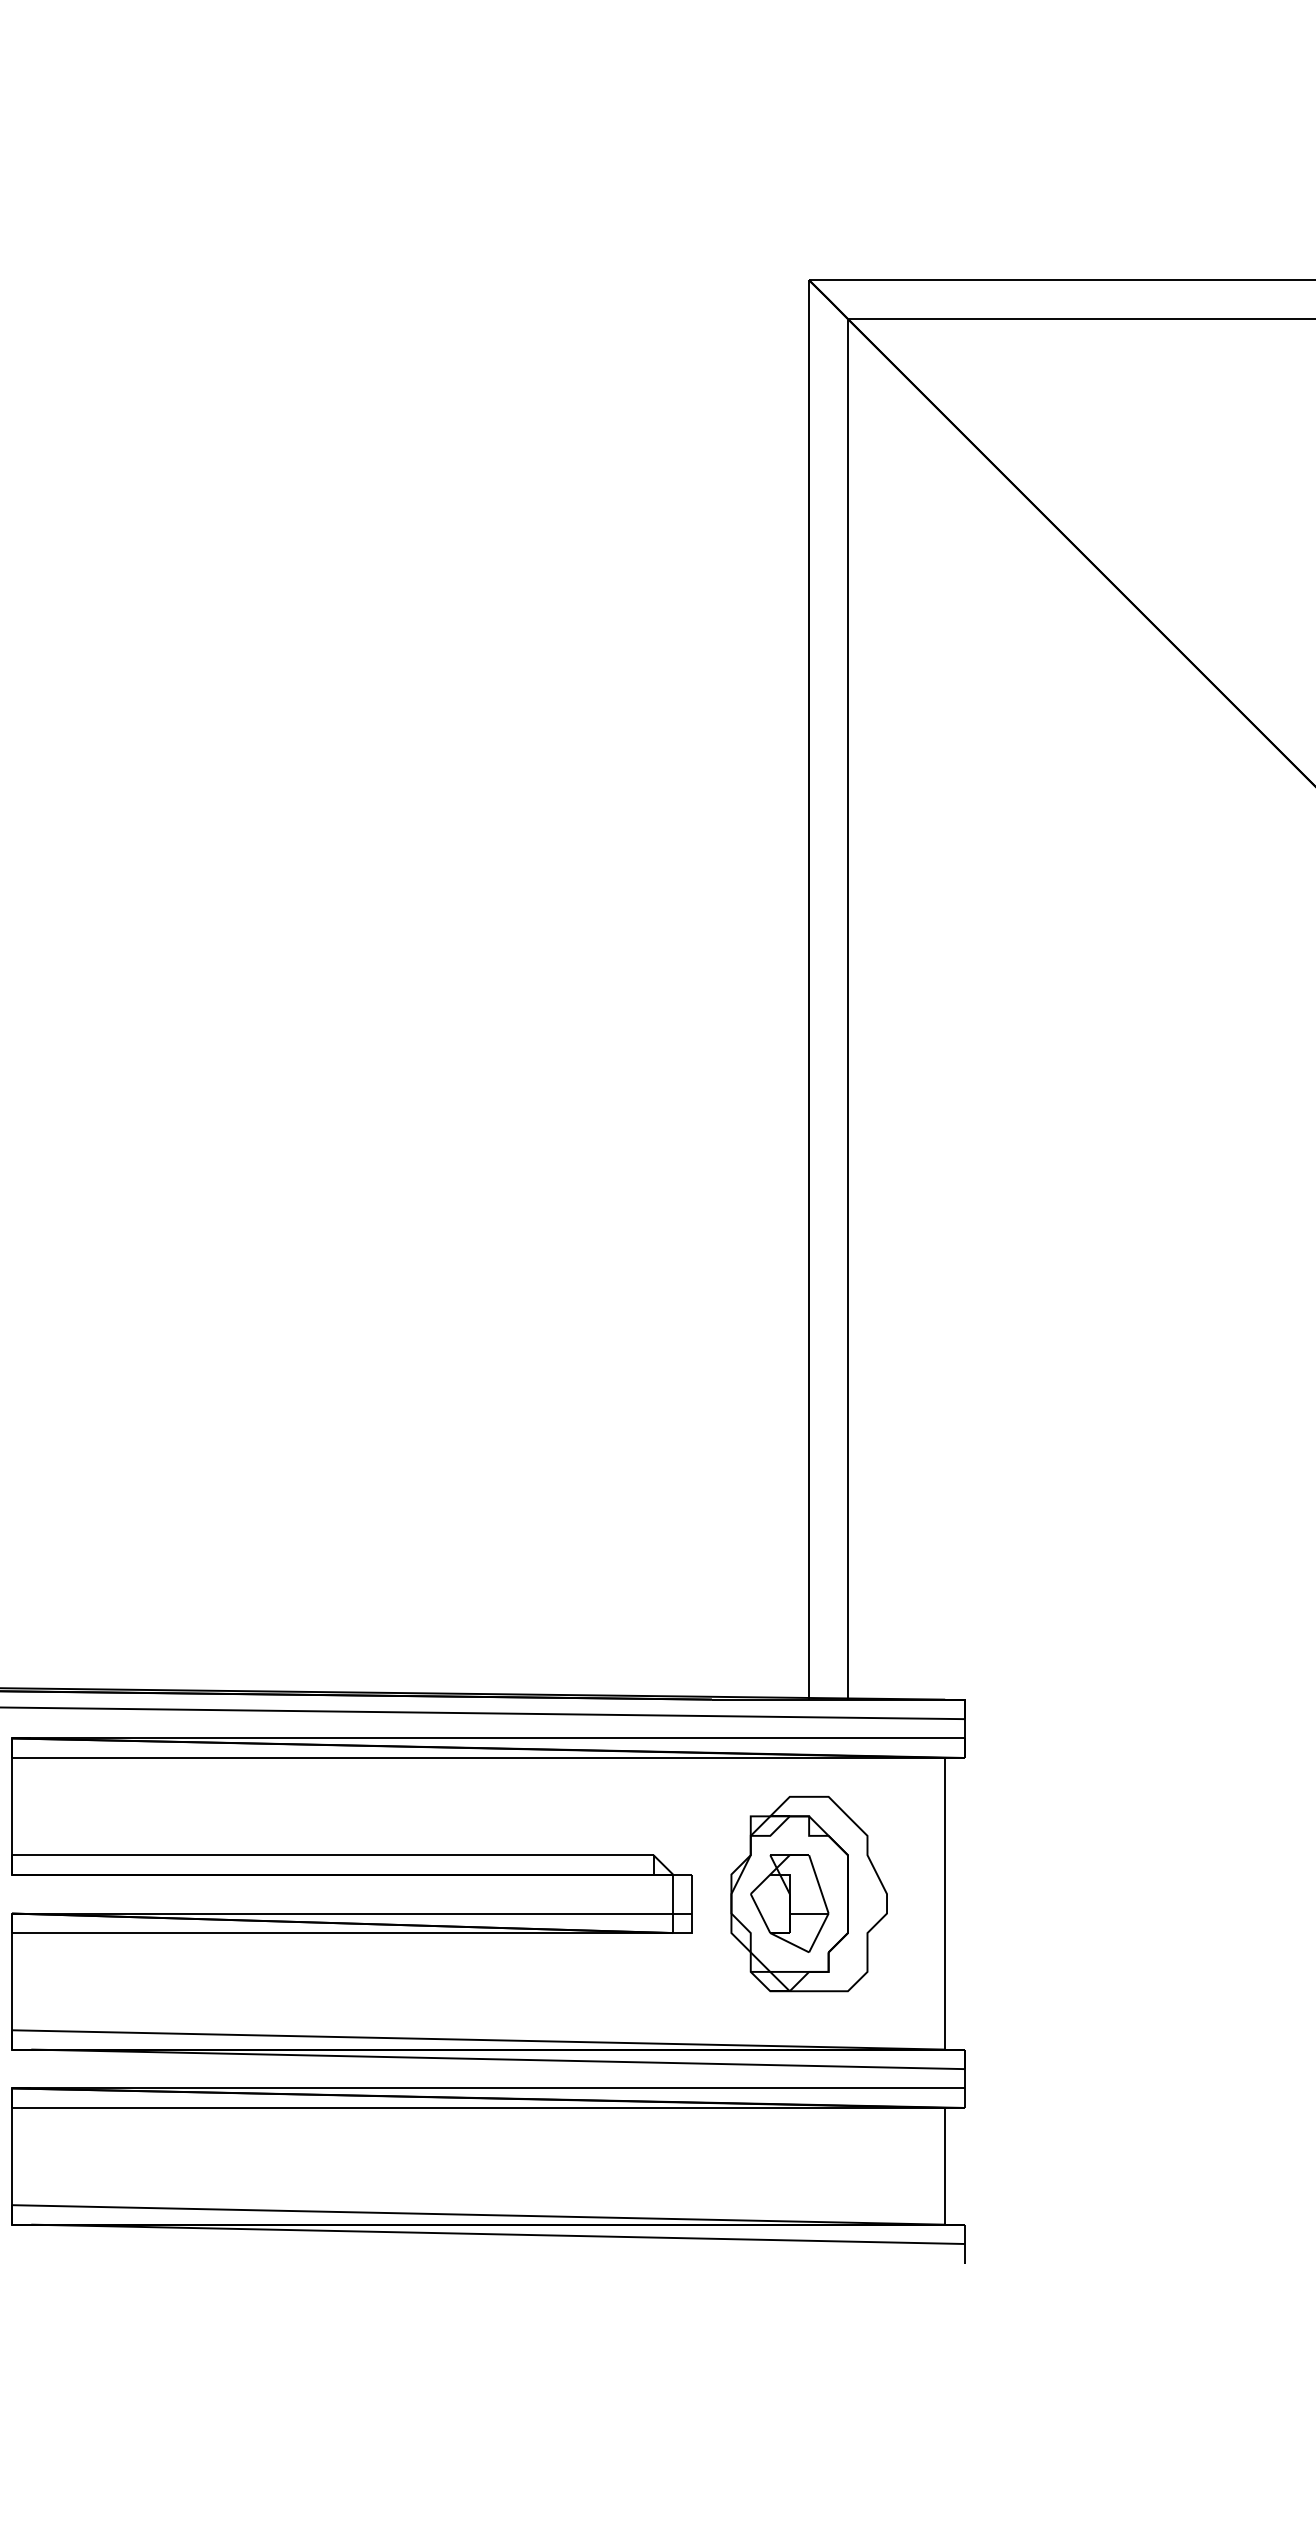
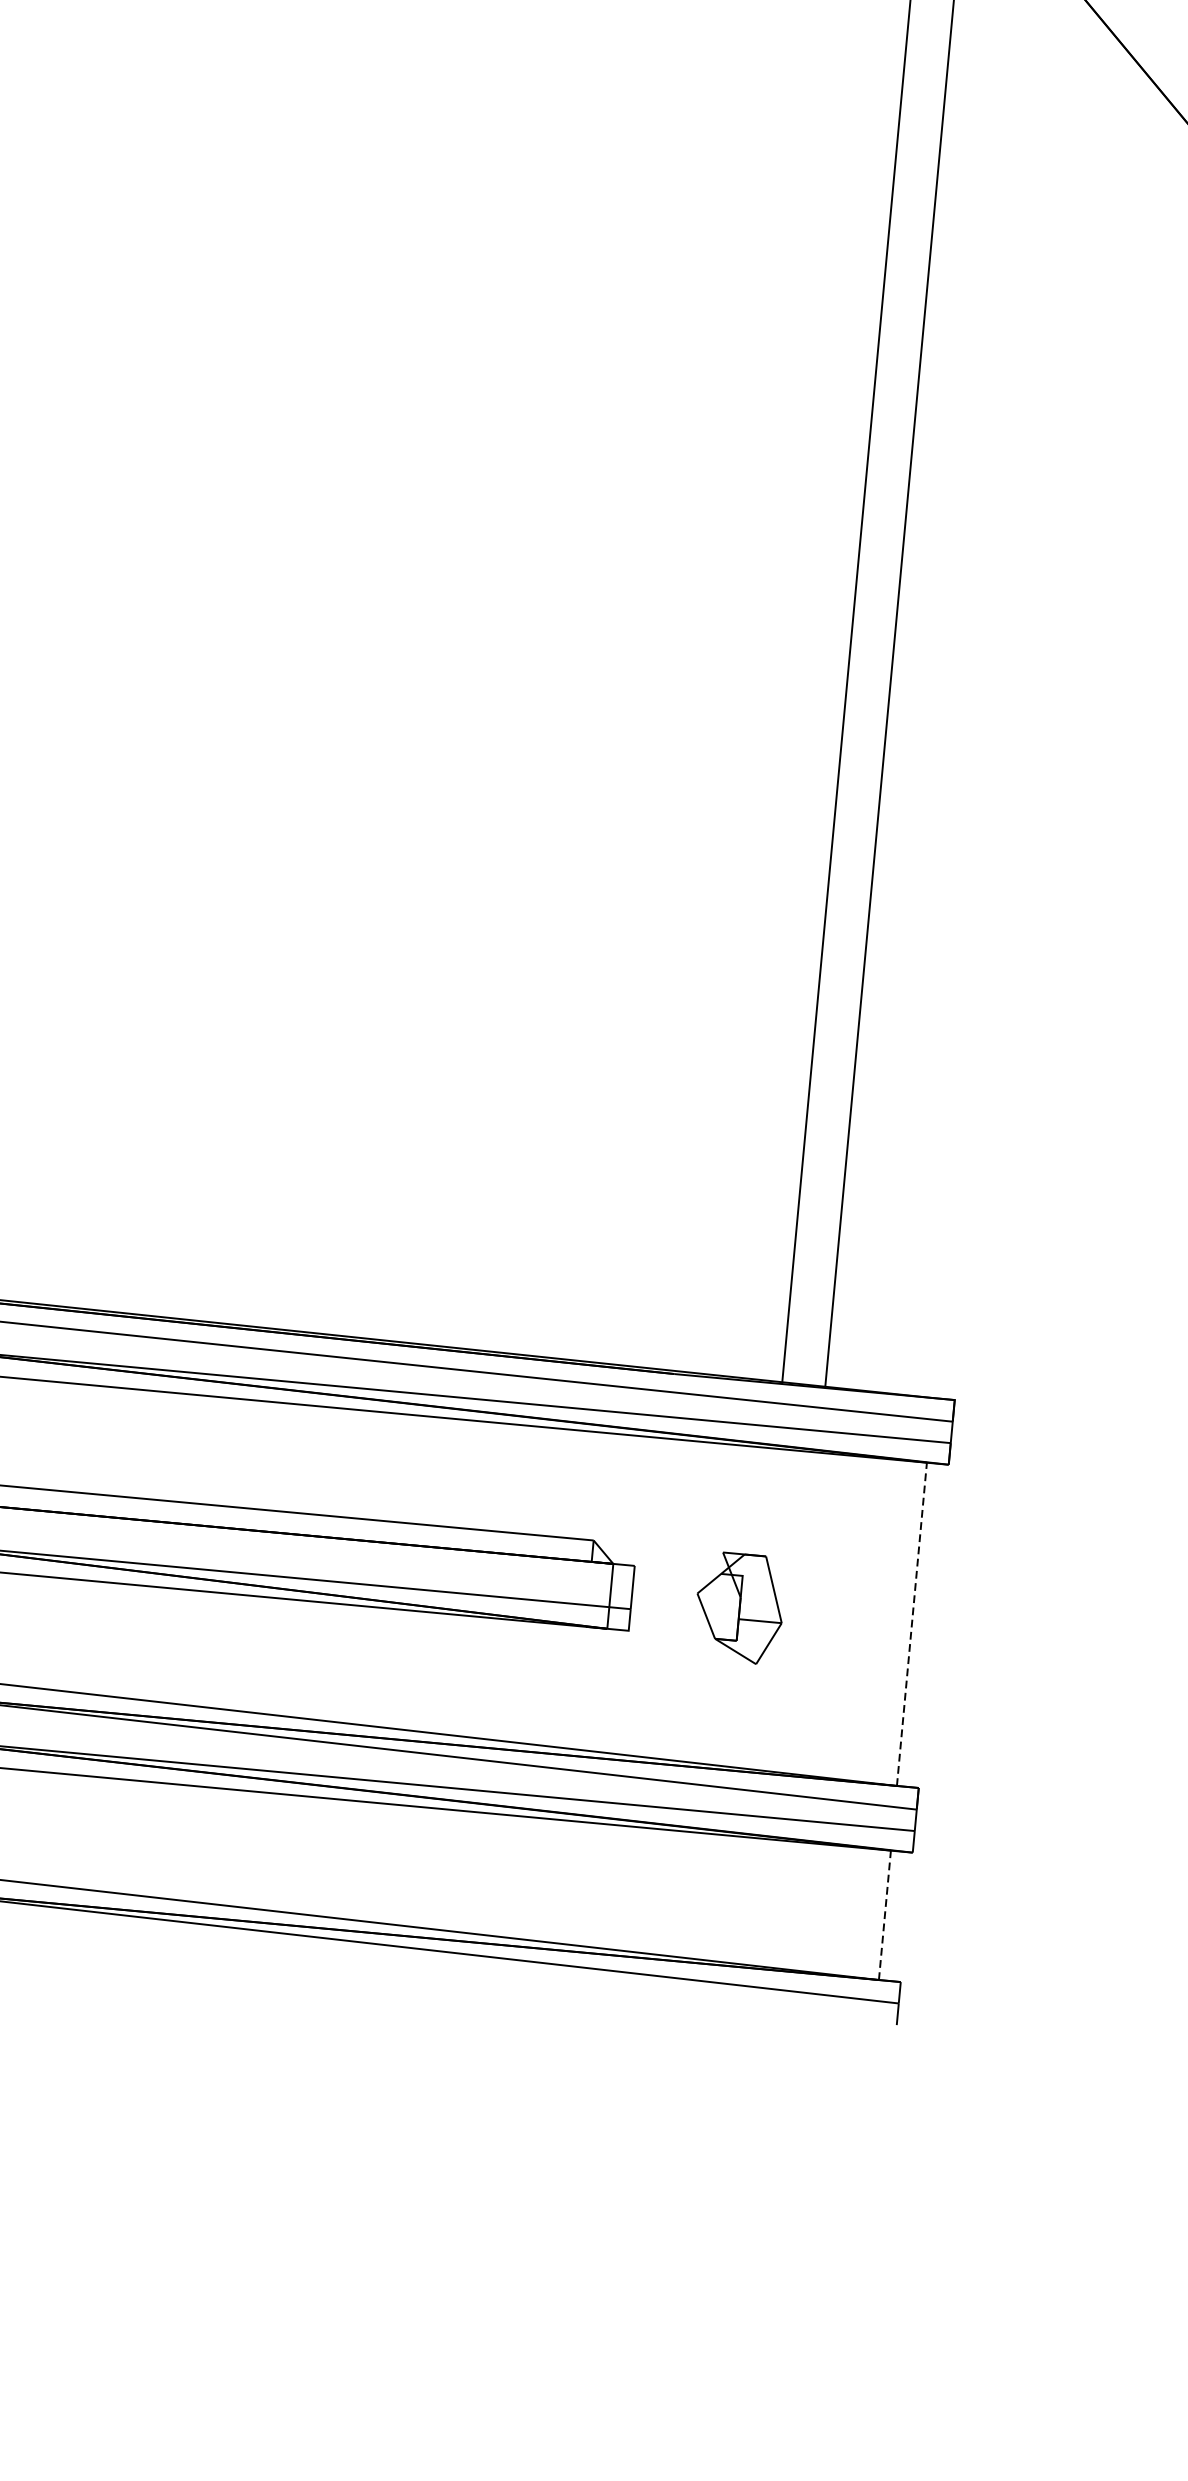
part: (808, 1893) -> (761, 1598), removed
line: (945, 1903) -> (912, 1624), solid -> dashed
line: (945, 2165) -> (885, 1914), solid -> dashed

